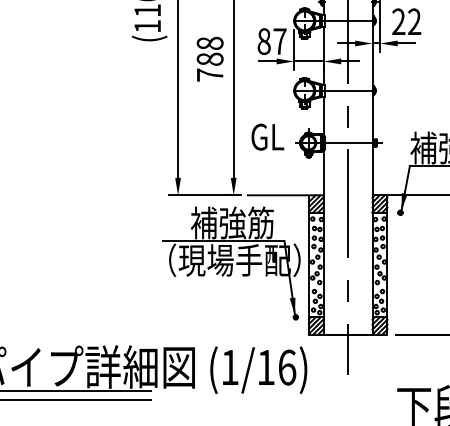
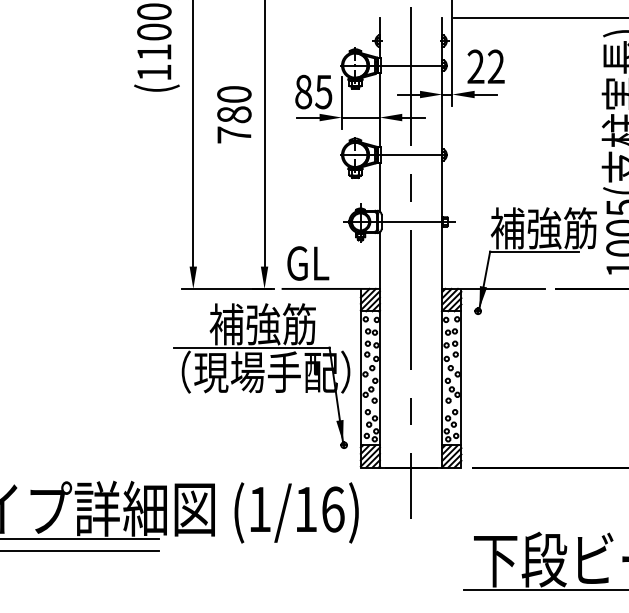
text: (279, 41) -> (323, 92), 87 -> 85
text: (210, 43) -> (234, 94), 788 -> 780
text: (268, 137) -> (308, 263), moved

